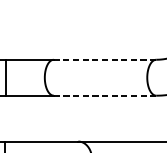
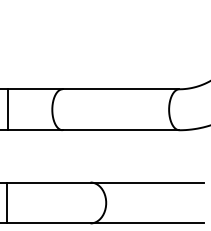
line: (104, 59) -> (120, 89), dashed -> solid
line: (105, 95) -> (121, 130), dashed -> solid

